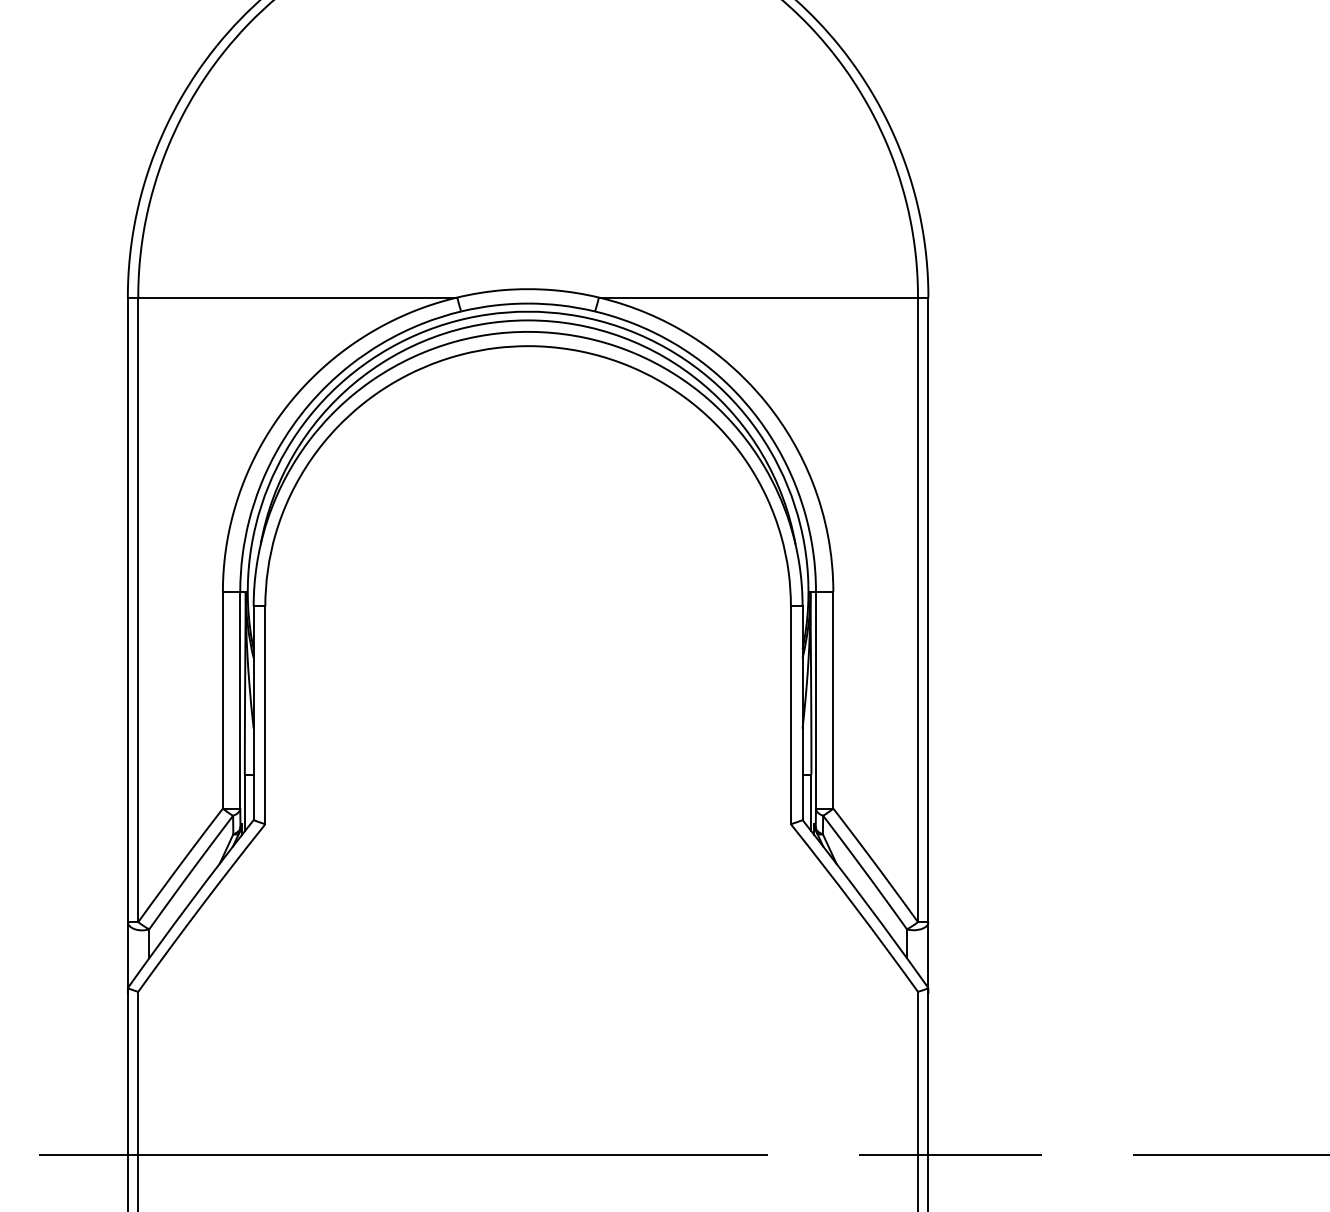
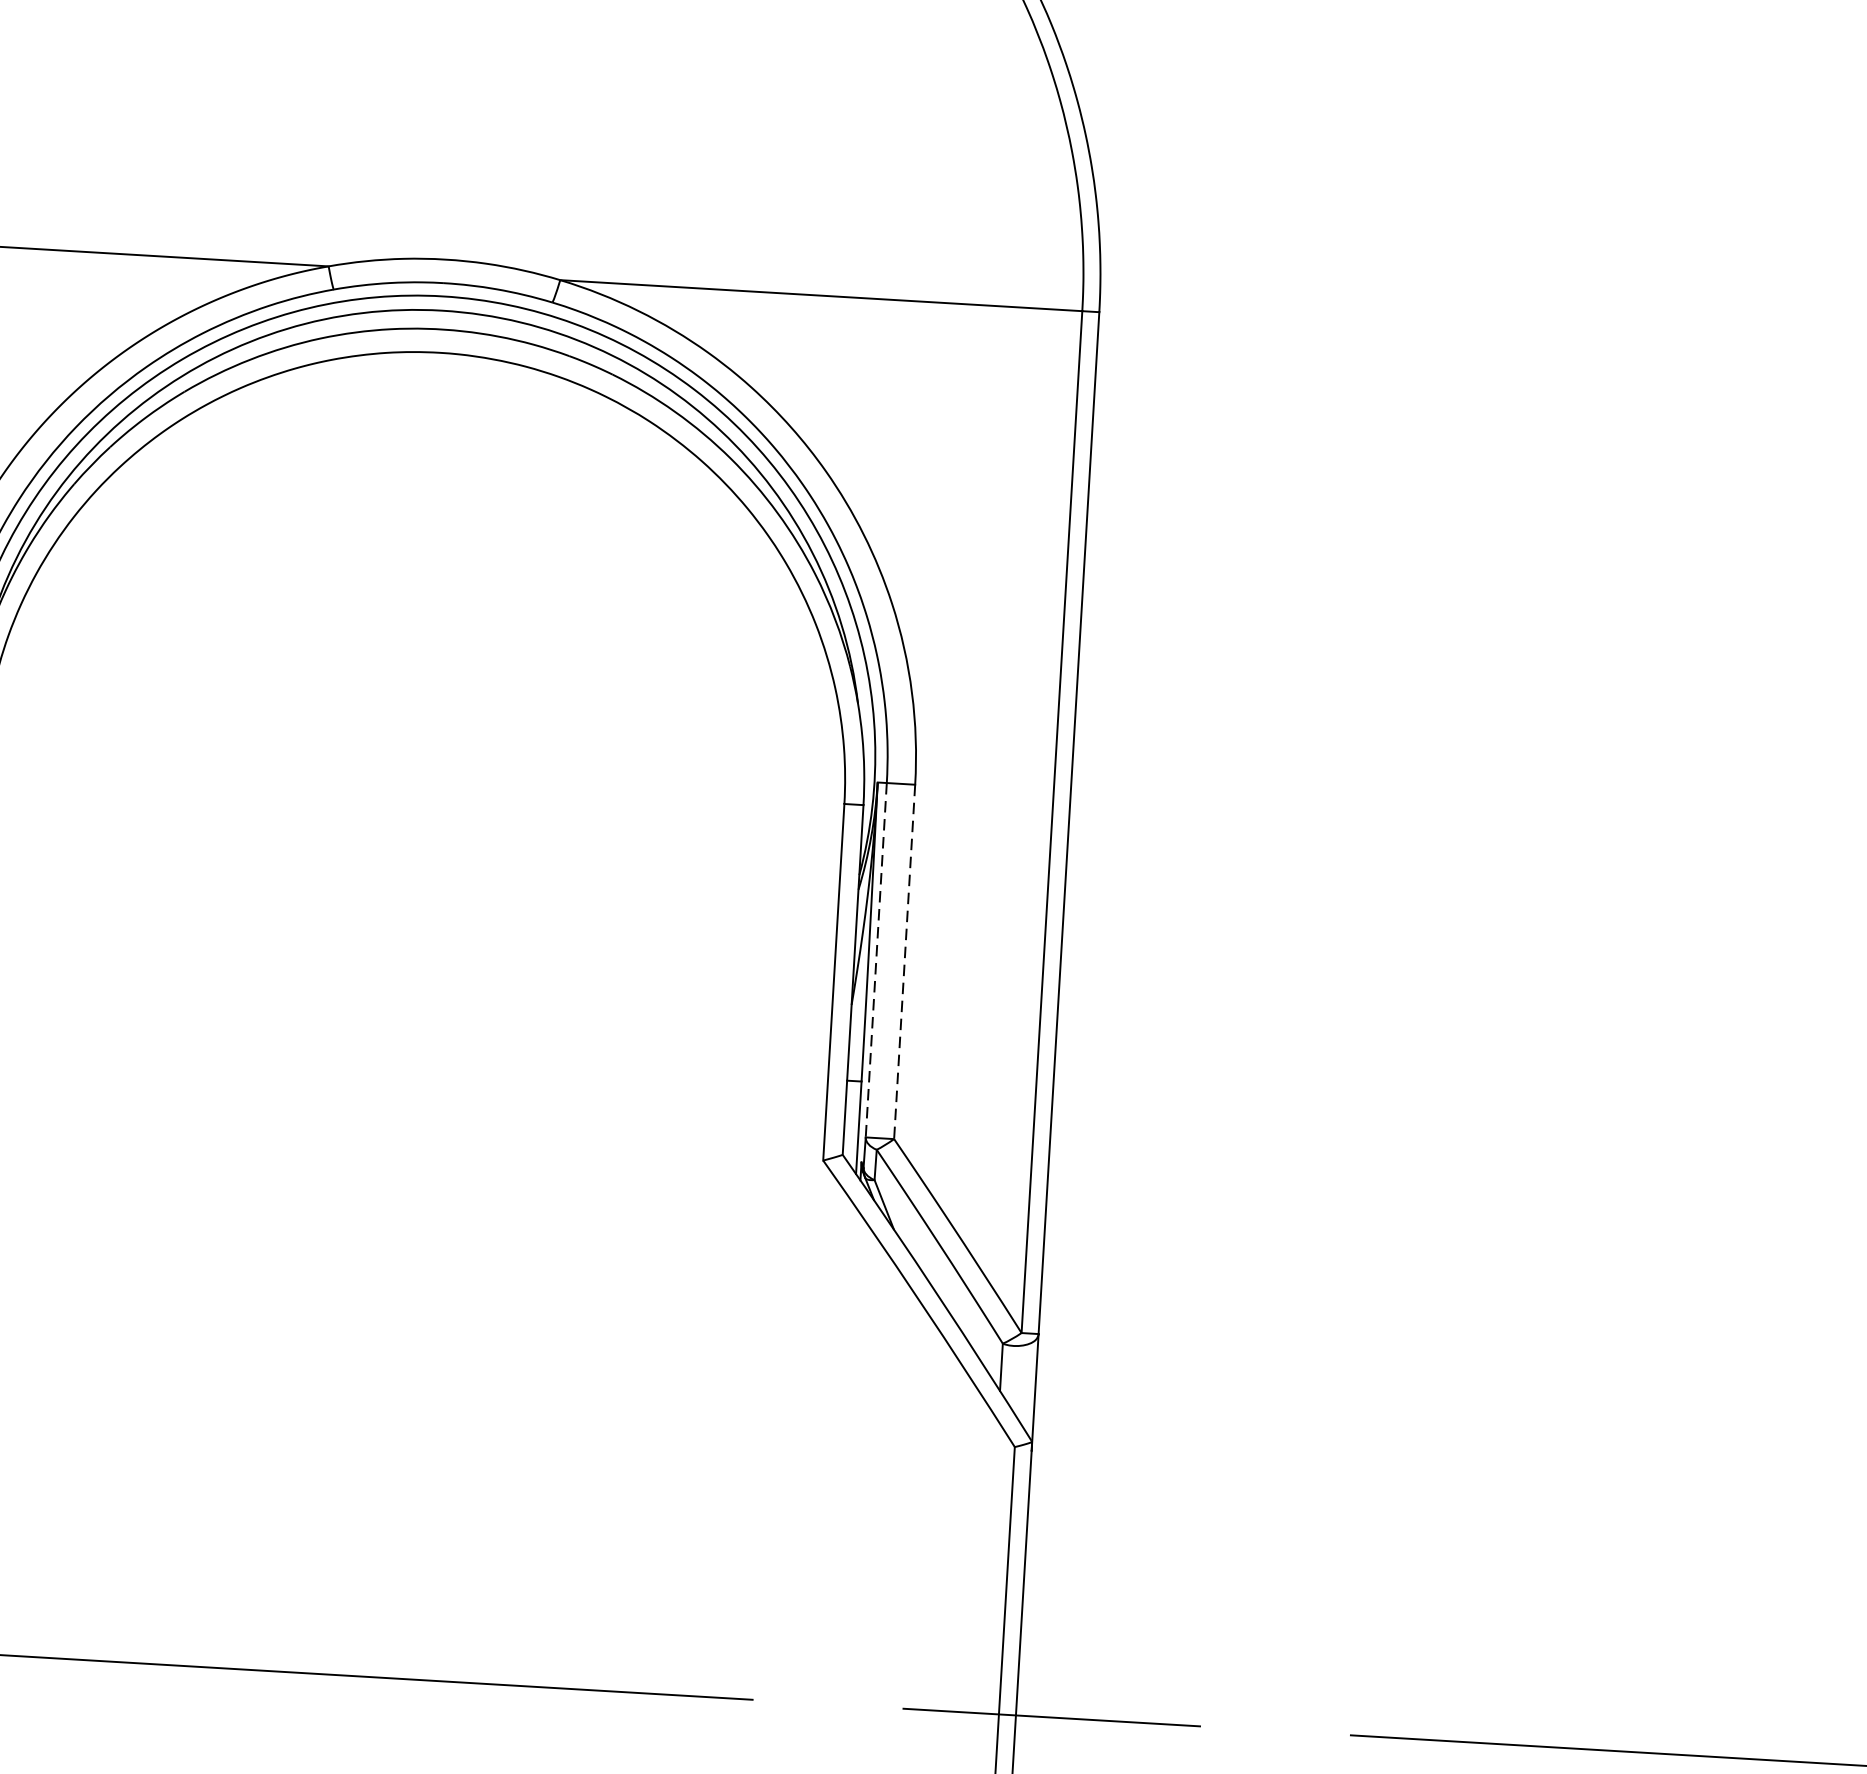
line: (816, 700) -> (877, 960), solid -> dashed
line: (833, 700) -> (904, 962), solid -> dashed

